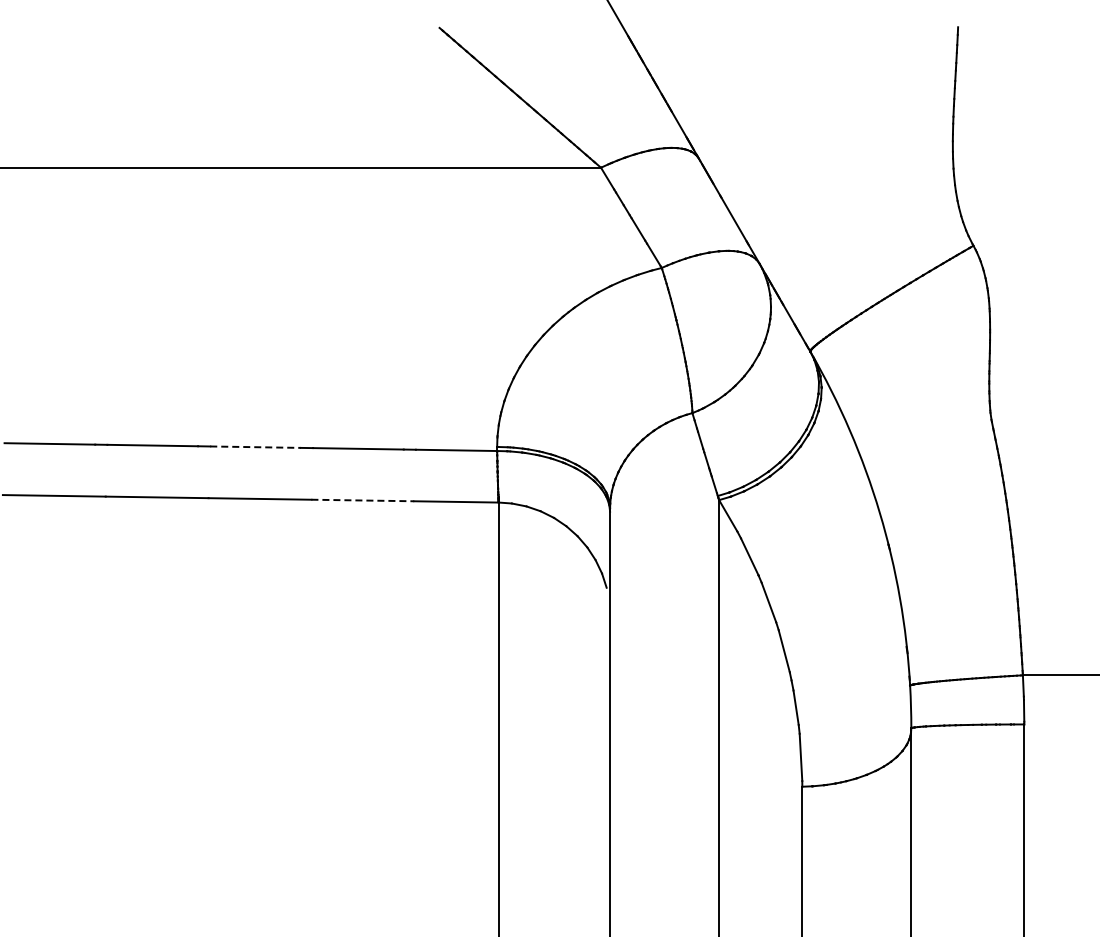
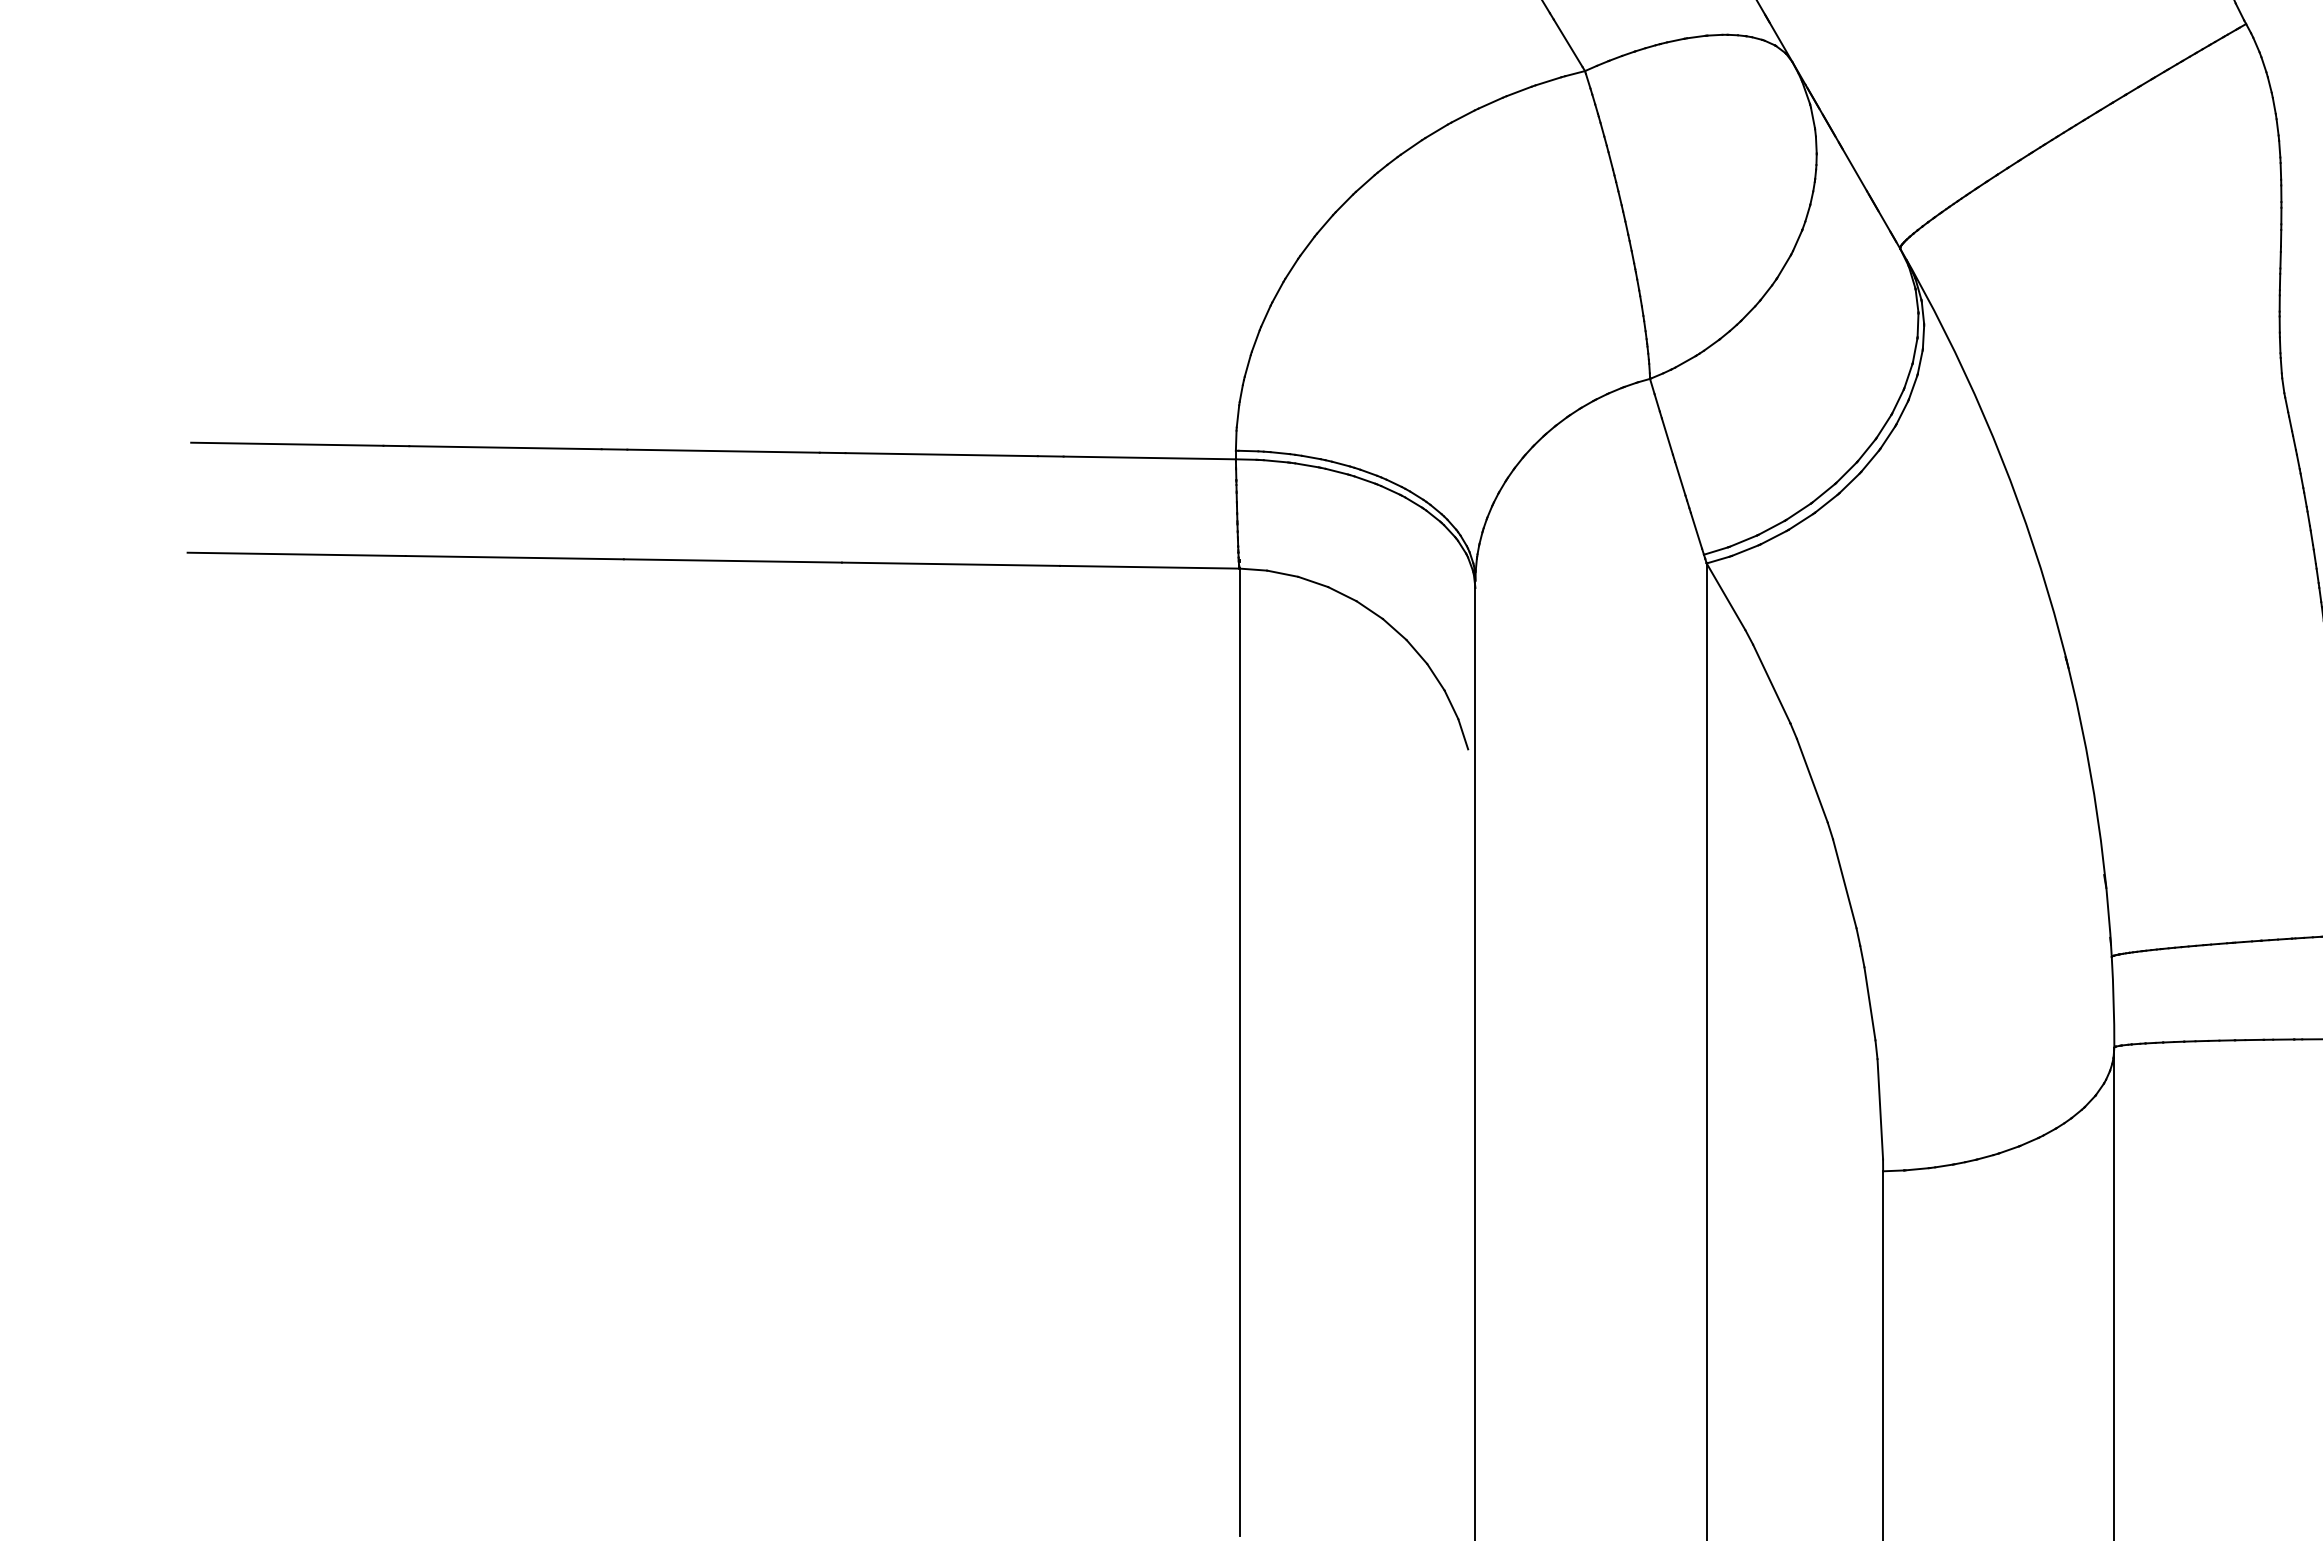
line: (256, 447) -> (725, 451), dashed -> solid
line: (363, 500) -> (952, 564), dashed -> solid

